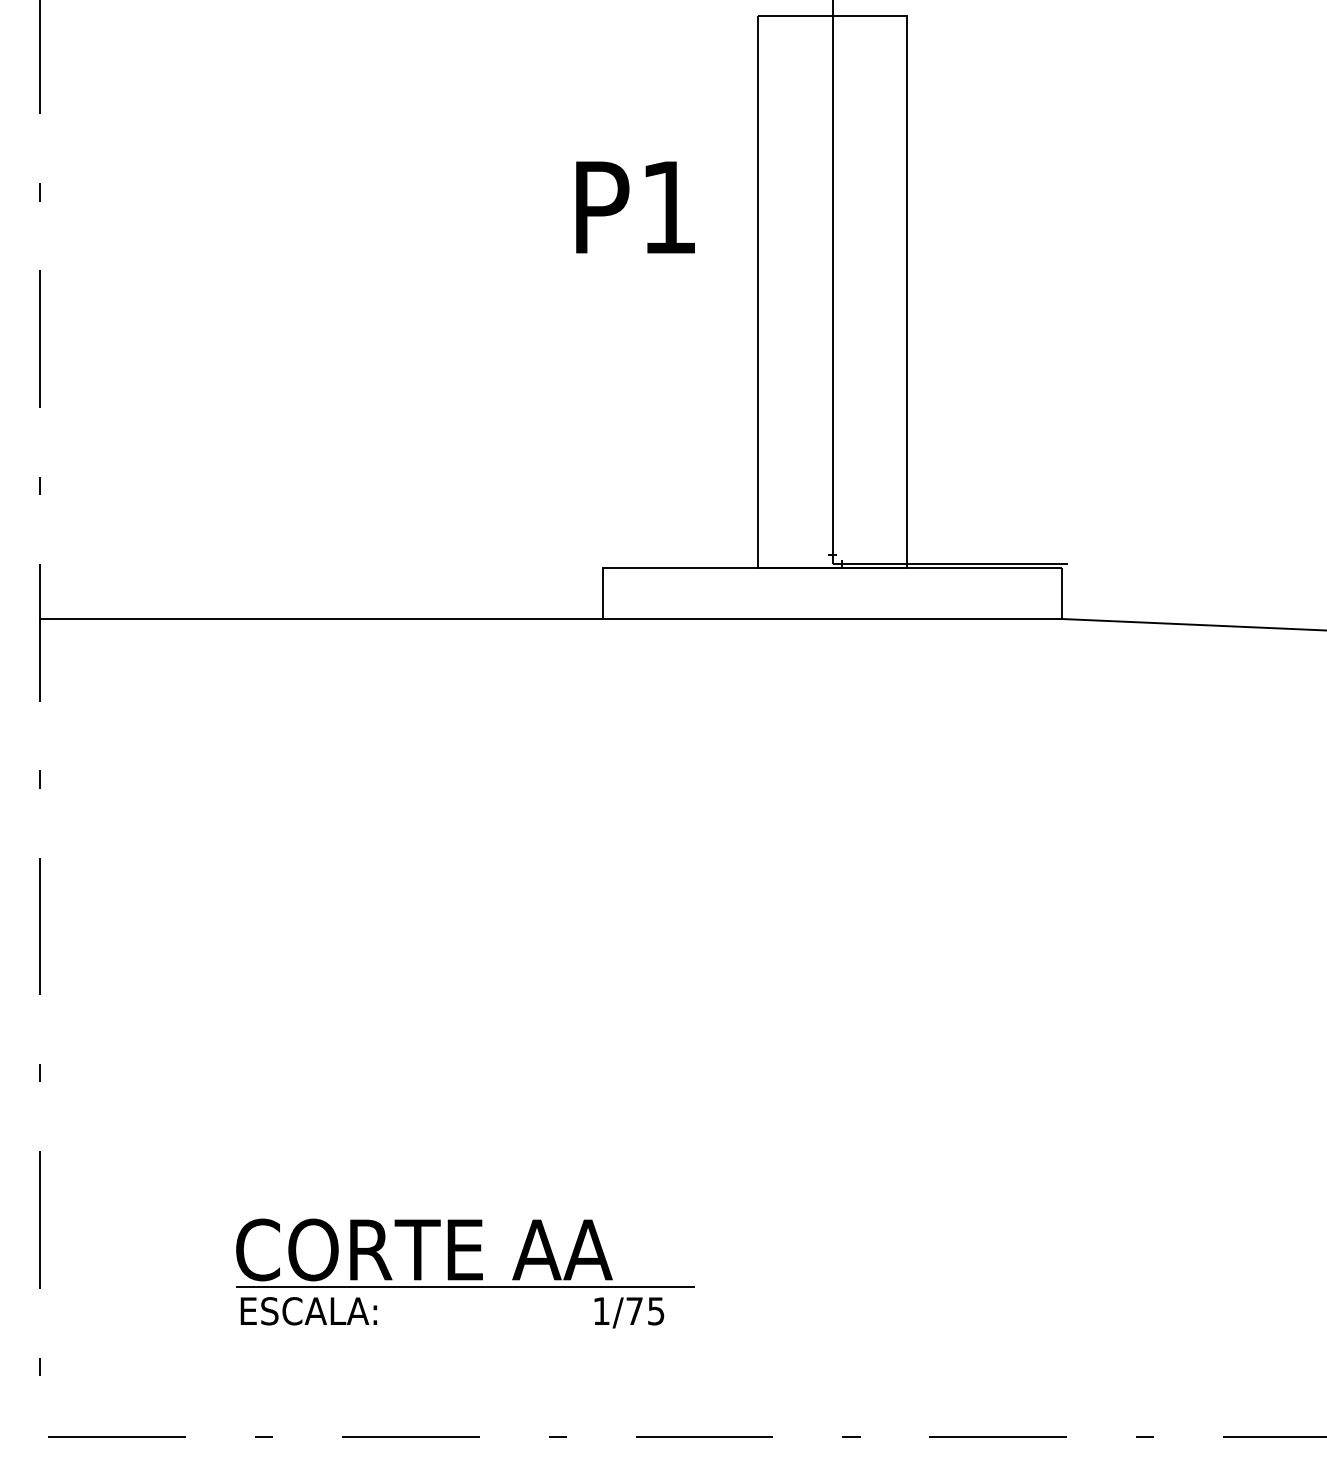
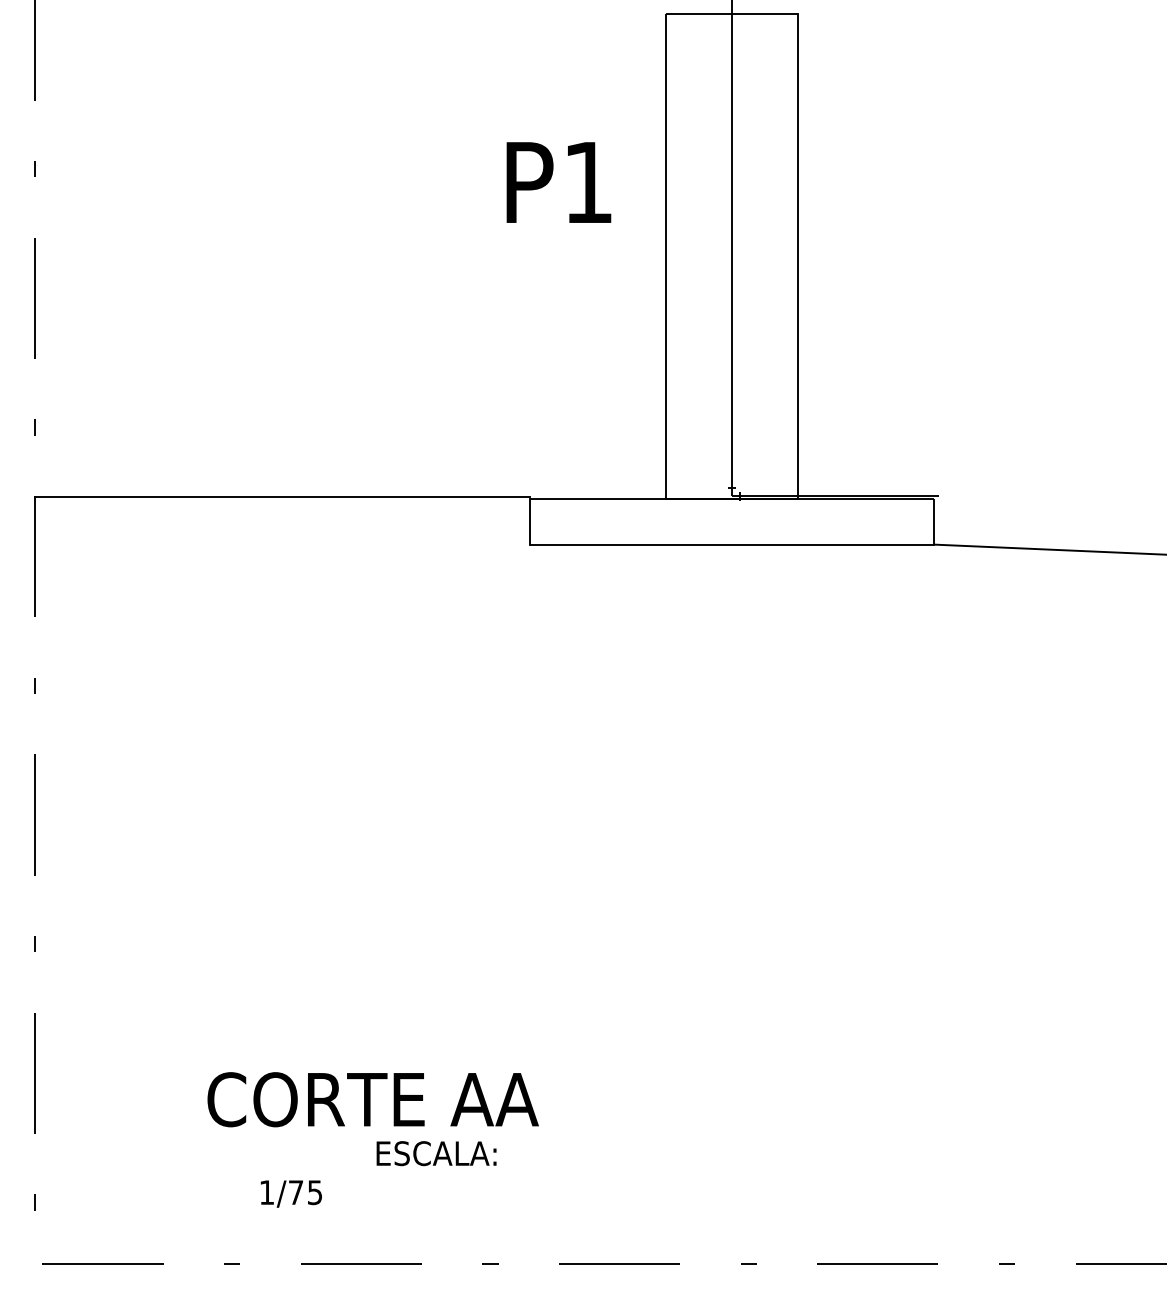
line: (321, 618) -> (282, 496), moved
line: (464, 1287) -> (408, 1132), removed
text: (308, 1311) -> (436, 1153), moved
text: (628, 1312) -> (290, 1193), moved

